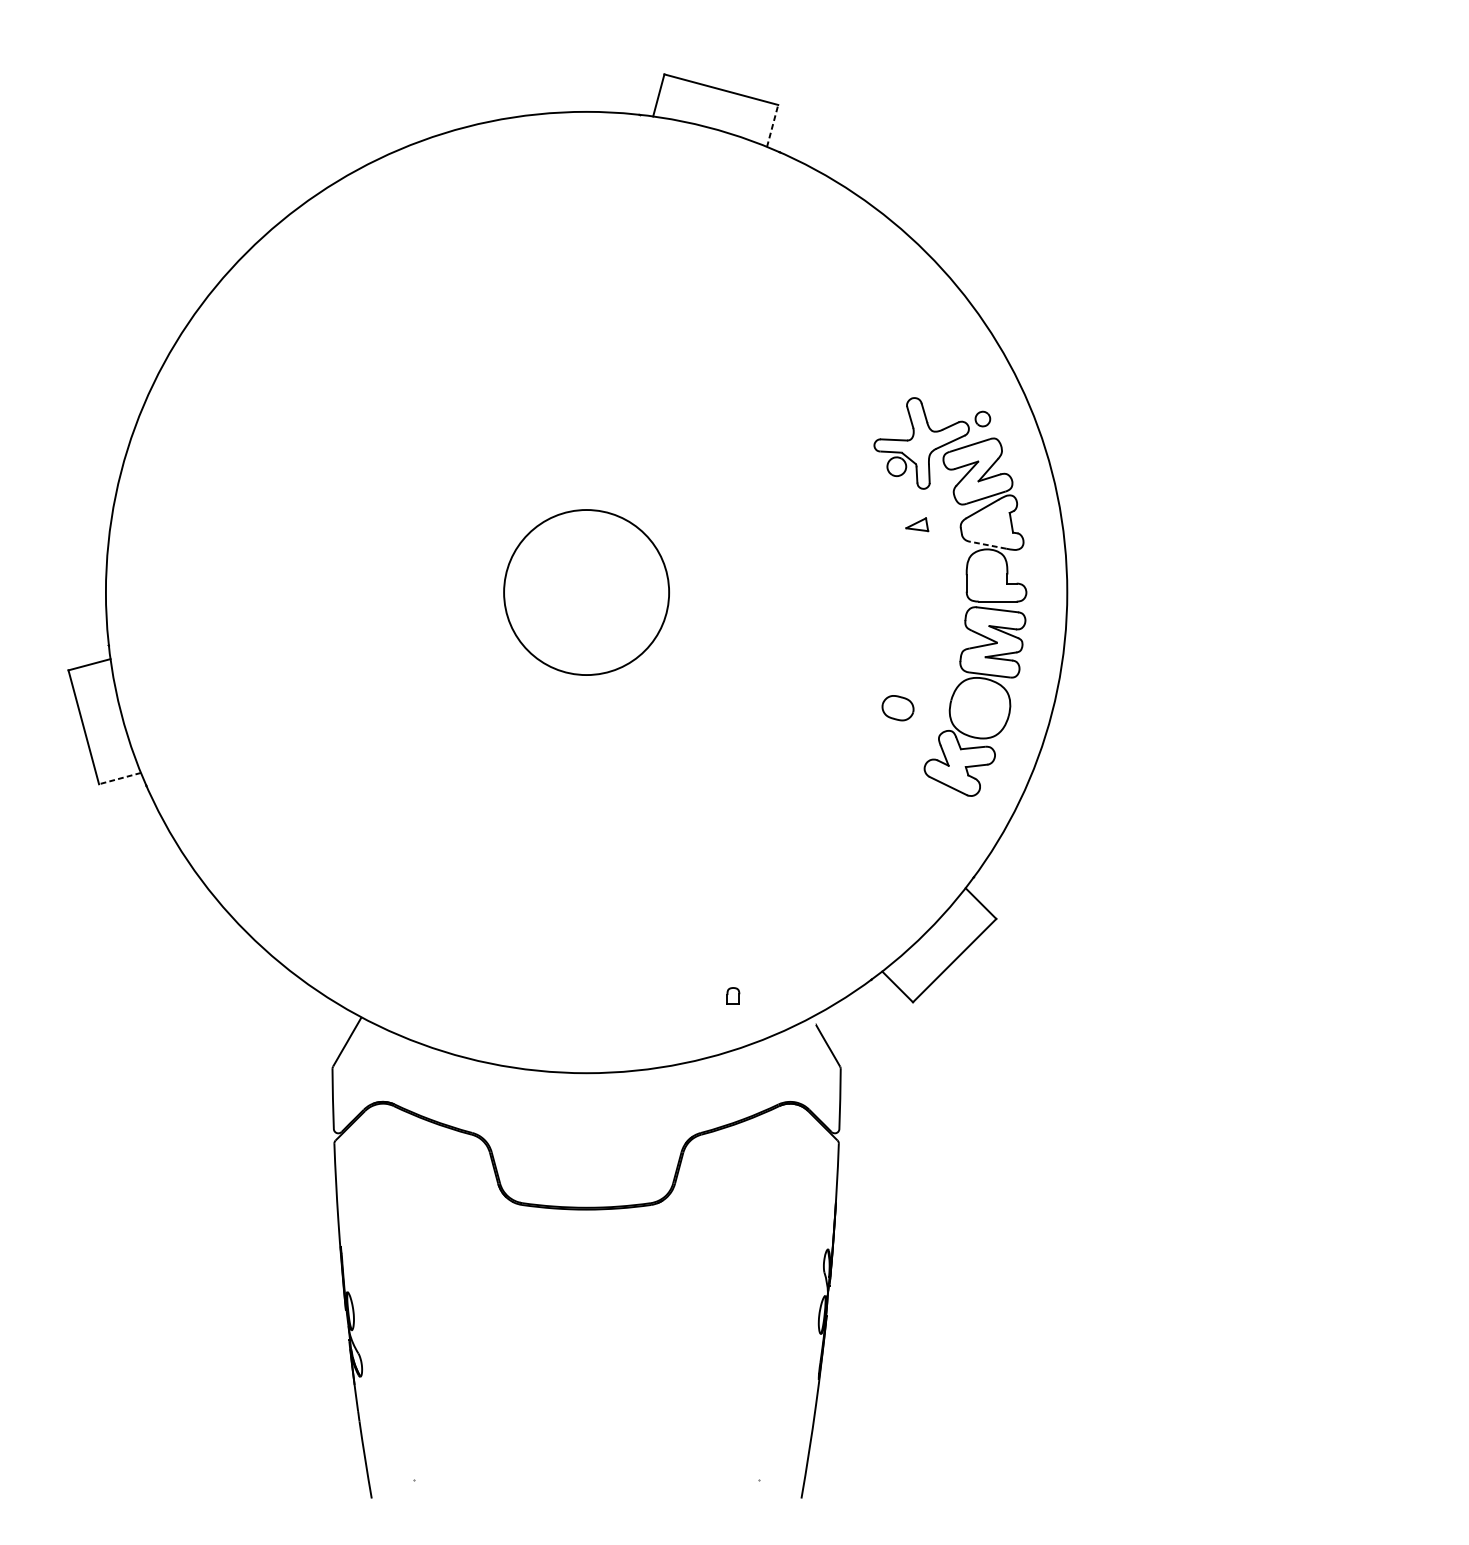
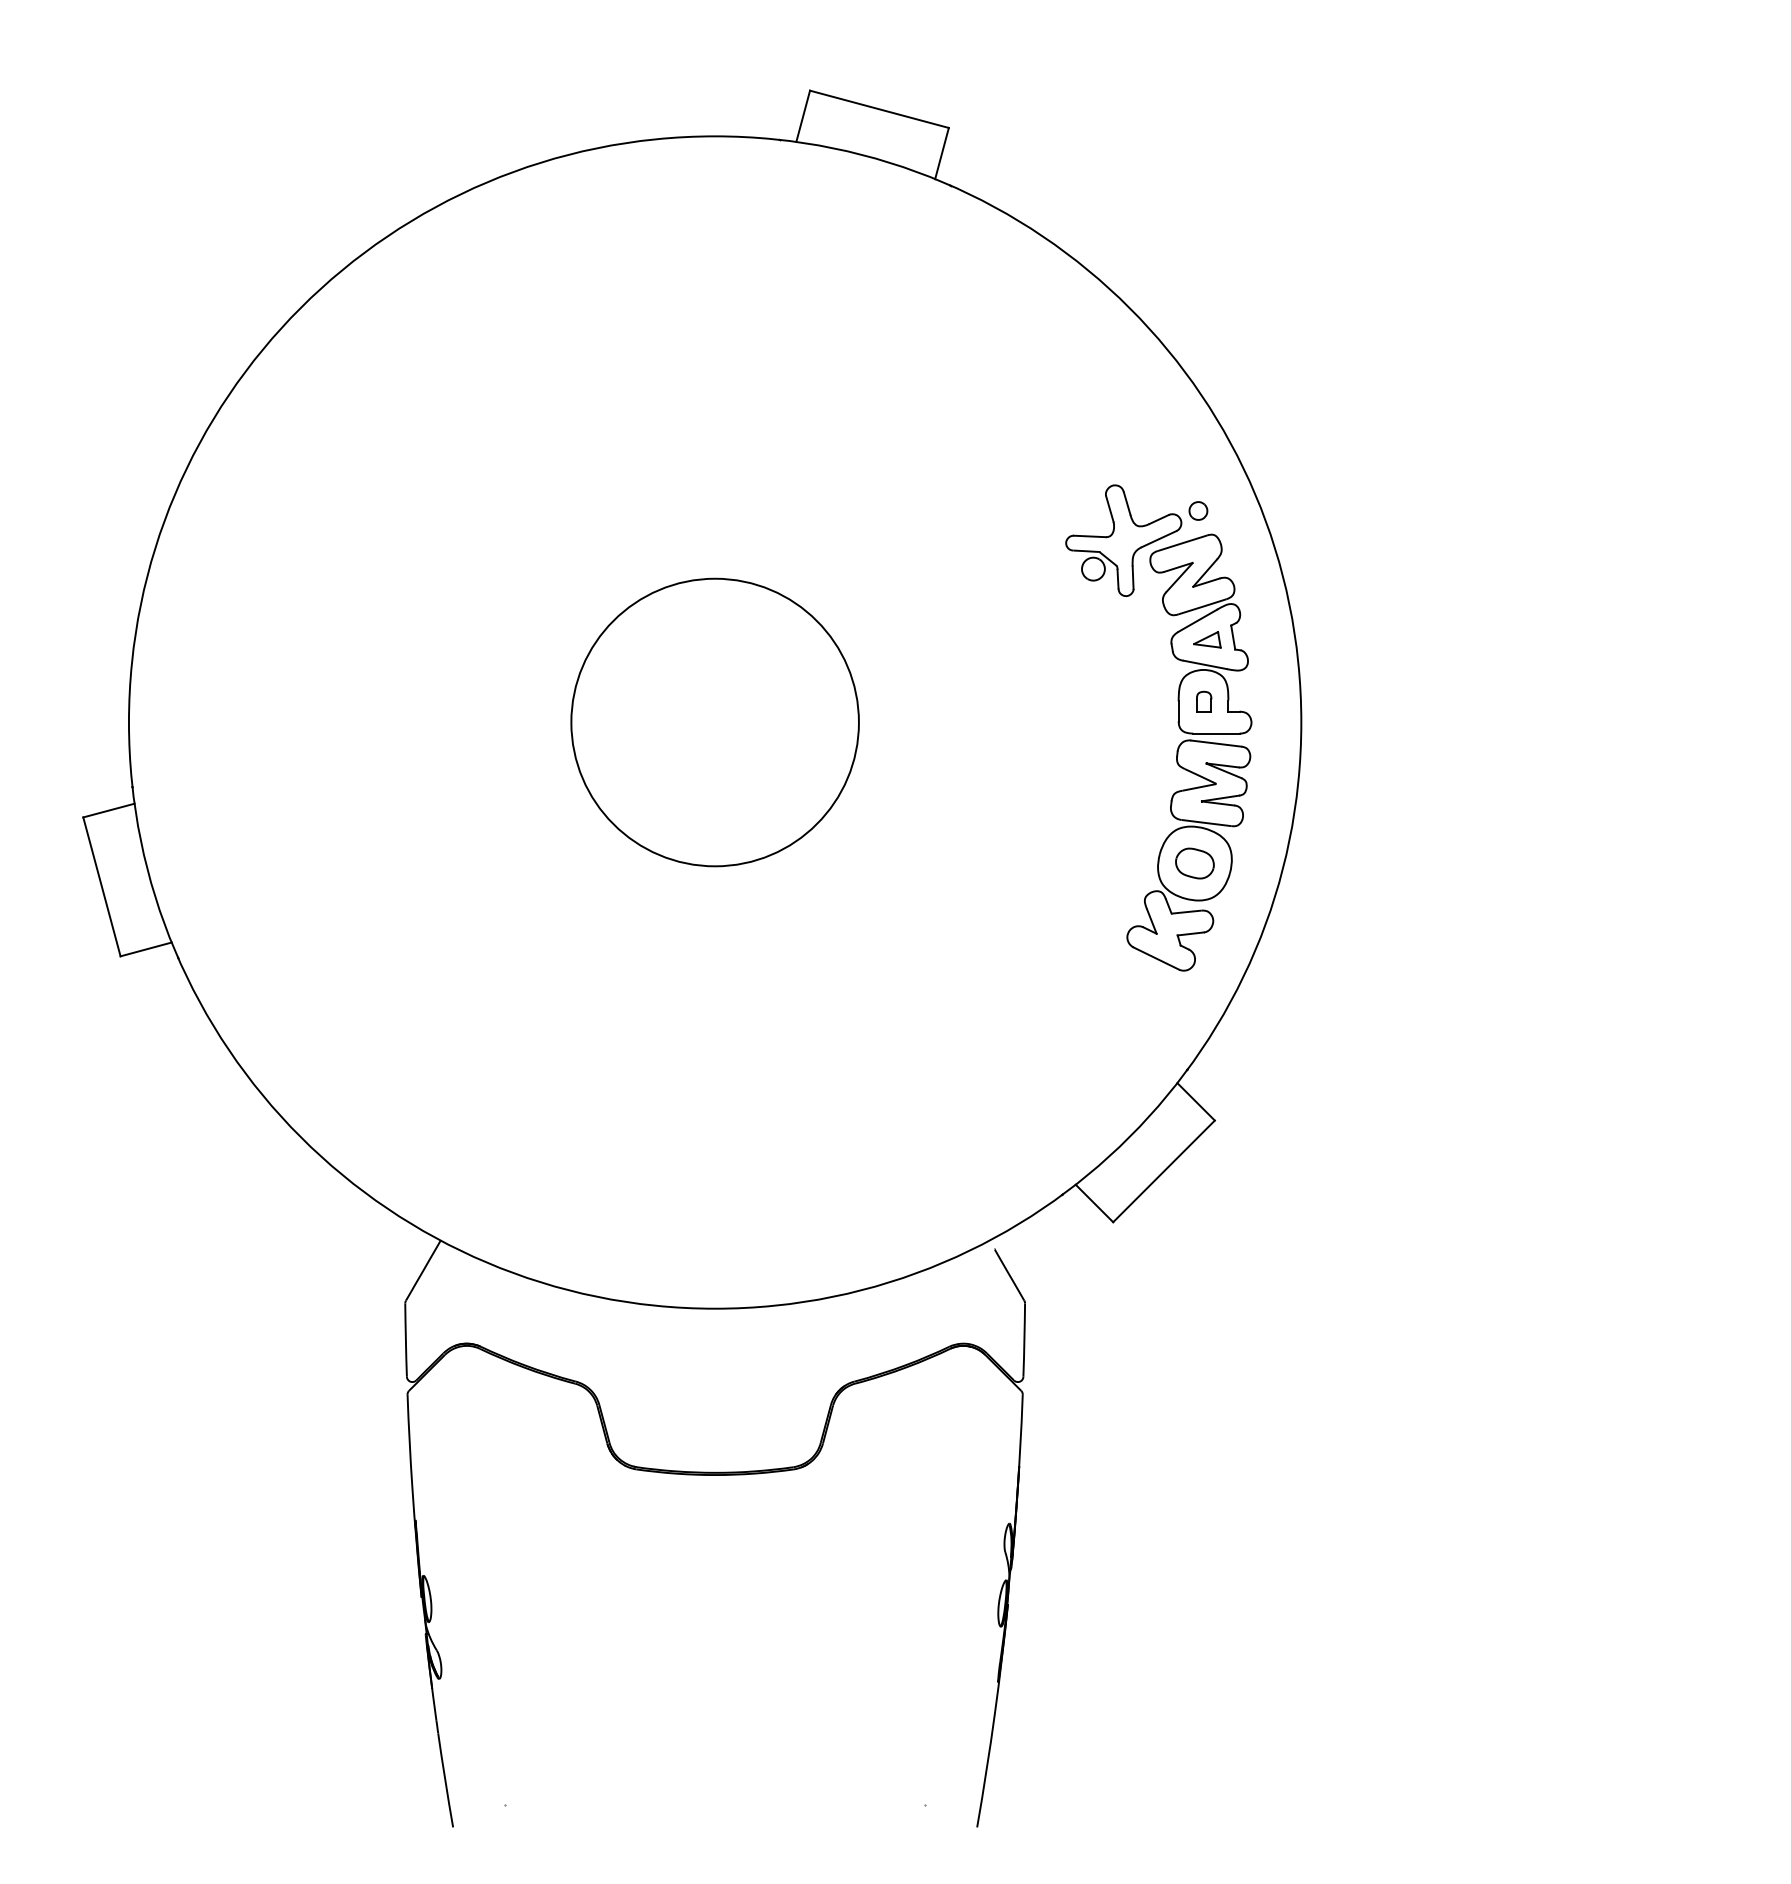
line: (773, 125) -> (942, 153), dashed -> solid
part: (917, 524) -> (1207, 639), moved
line: (987, 544) -> (1204, 664), dashed -> solid
circle: (586, 592) -> (714, 722), size x1.43
part: (897, 708) -> (1194, 863), moved
line: (120, 778) -> (146, 949), dashed -> solid
part: (733, 995) -> (1204, 701), moved

